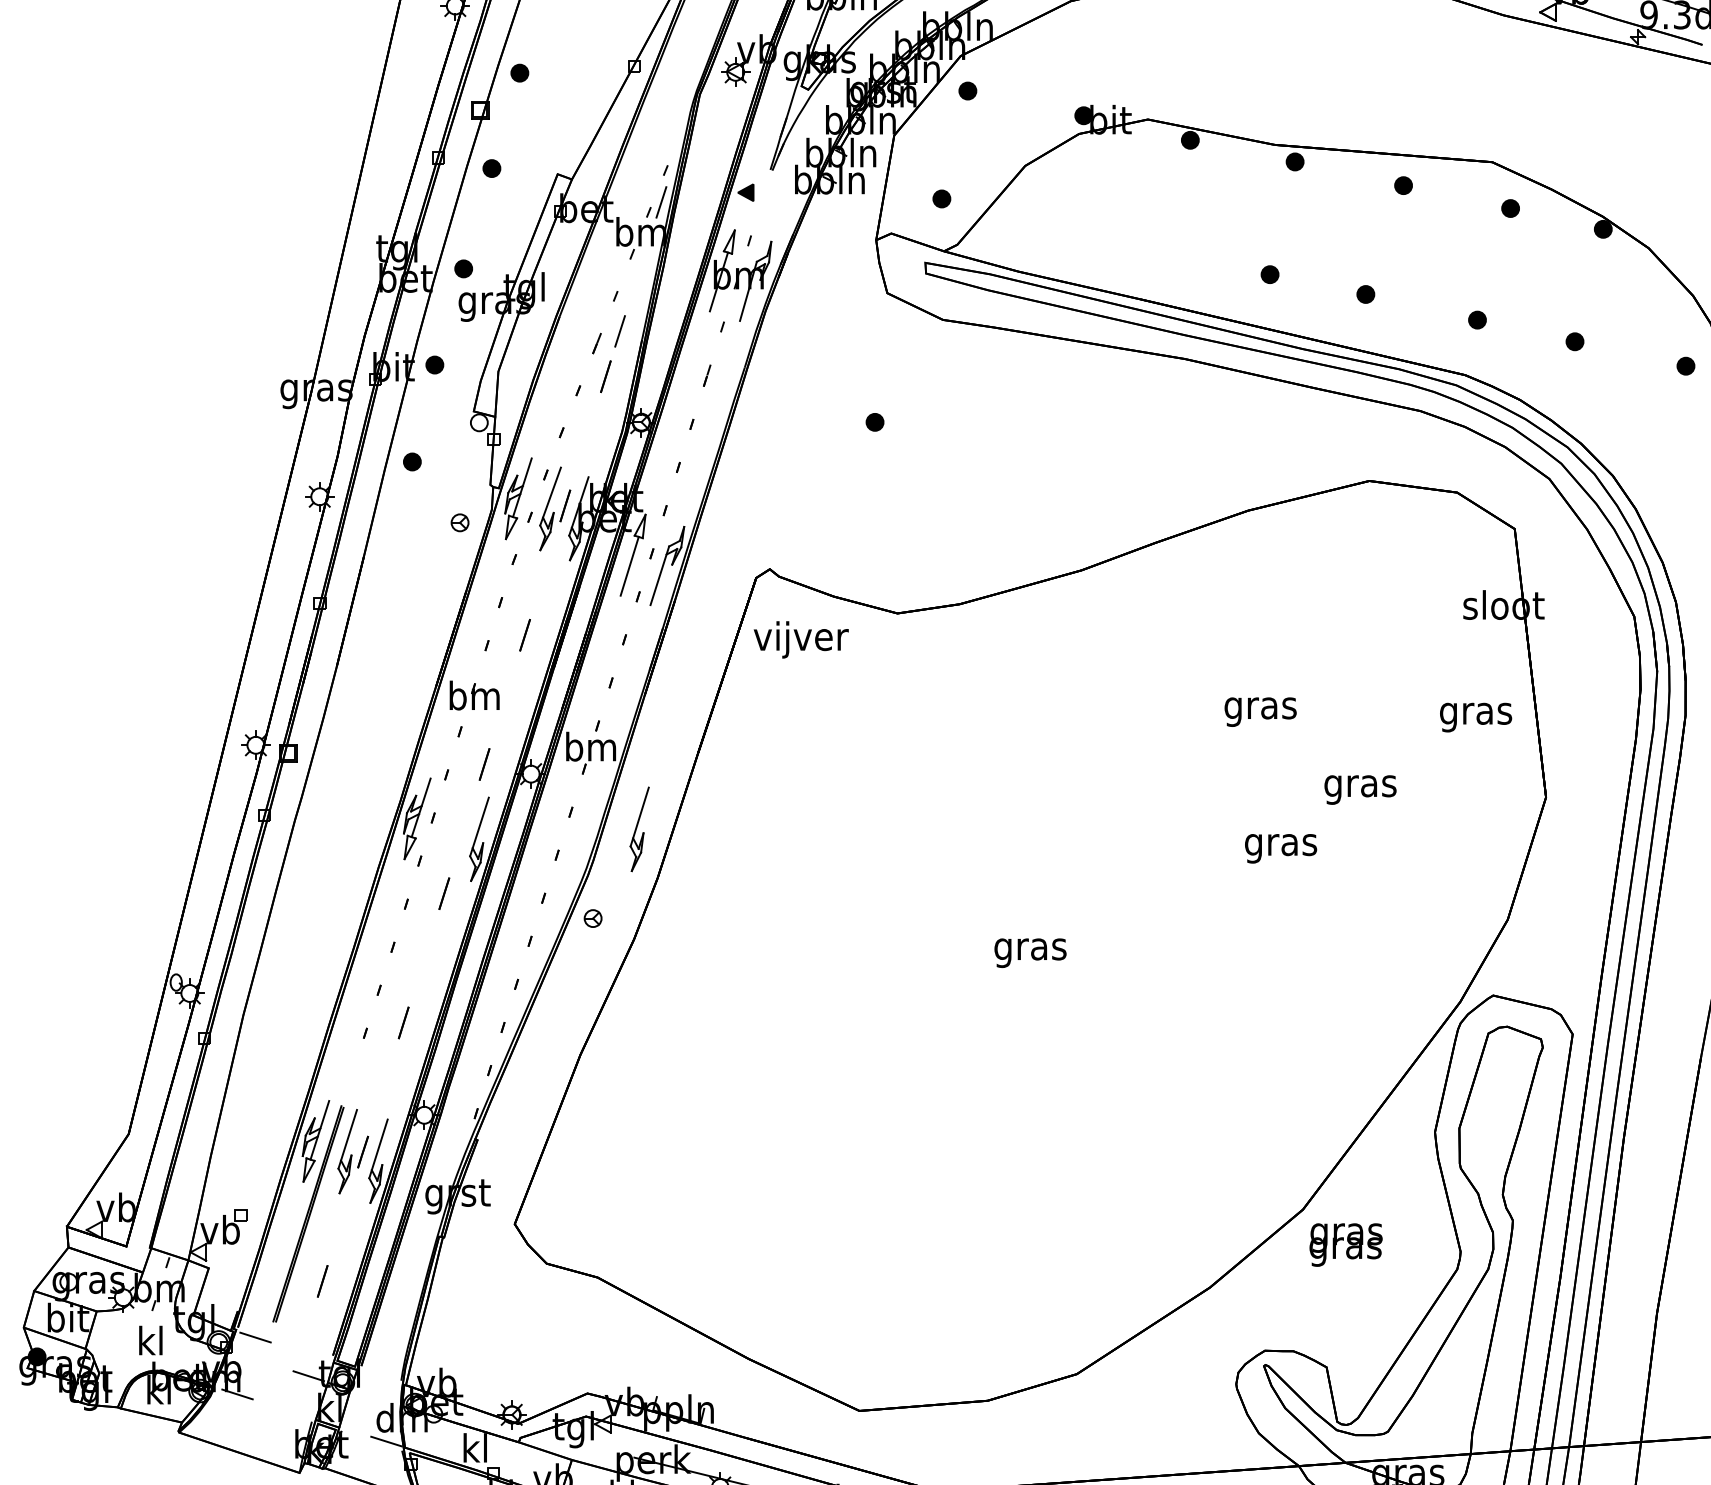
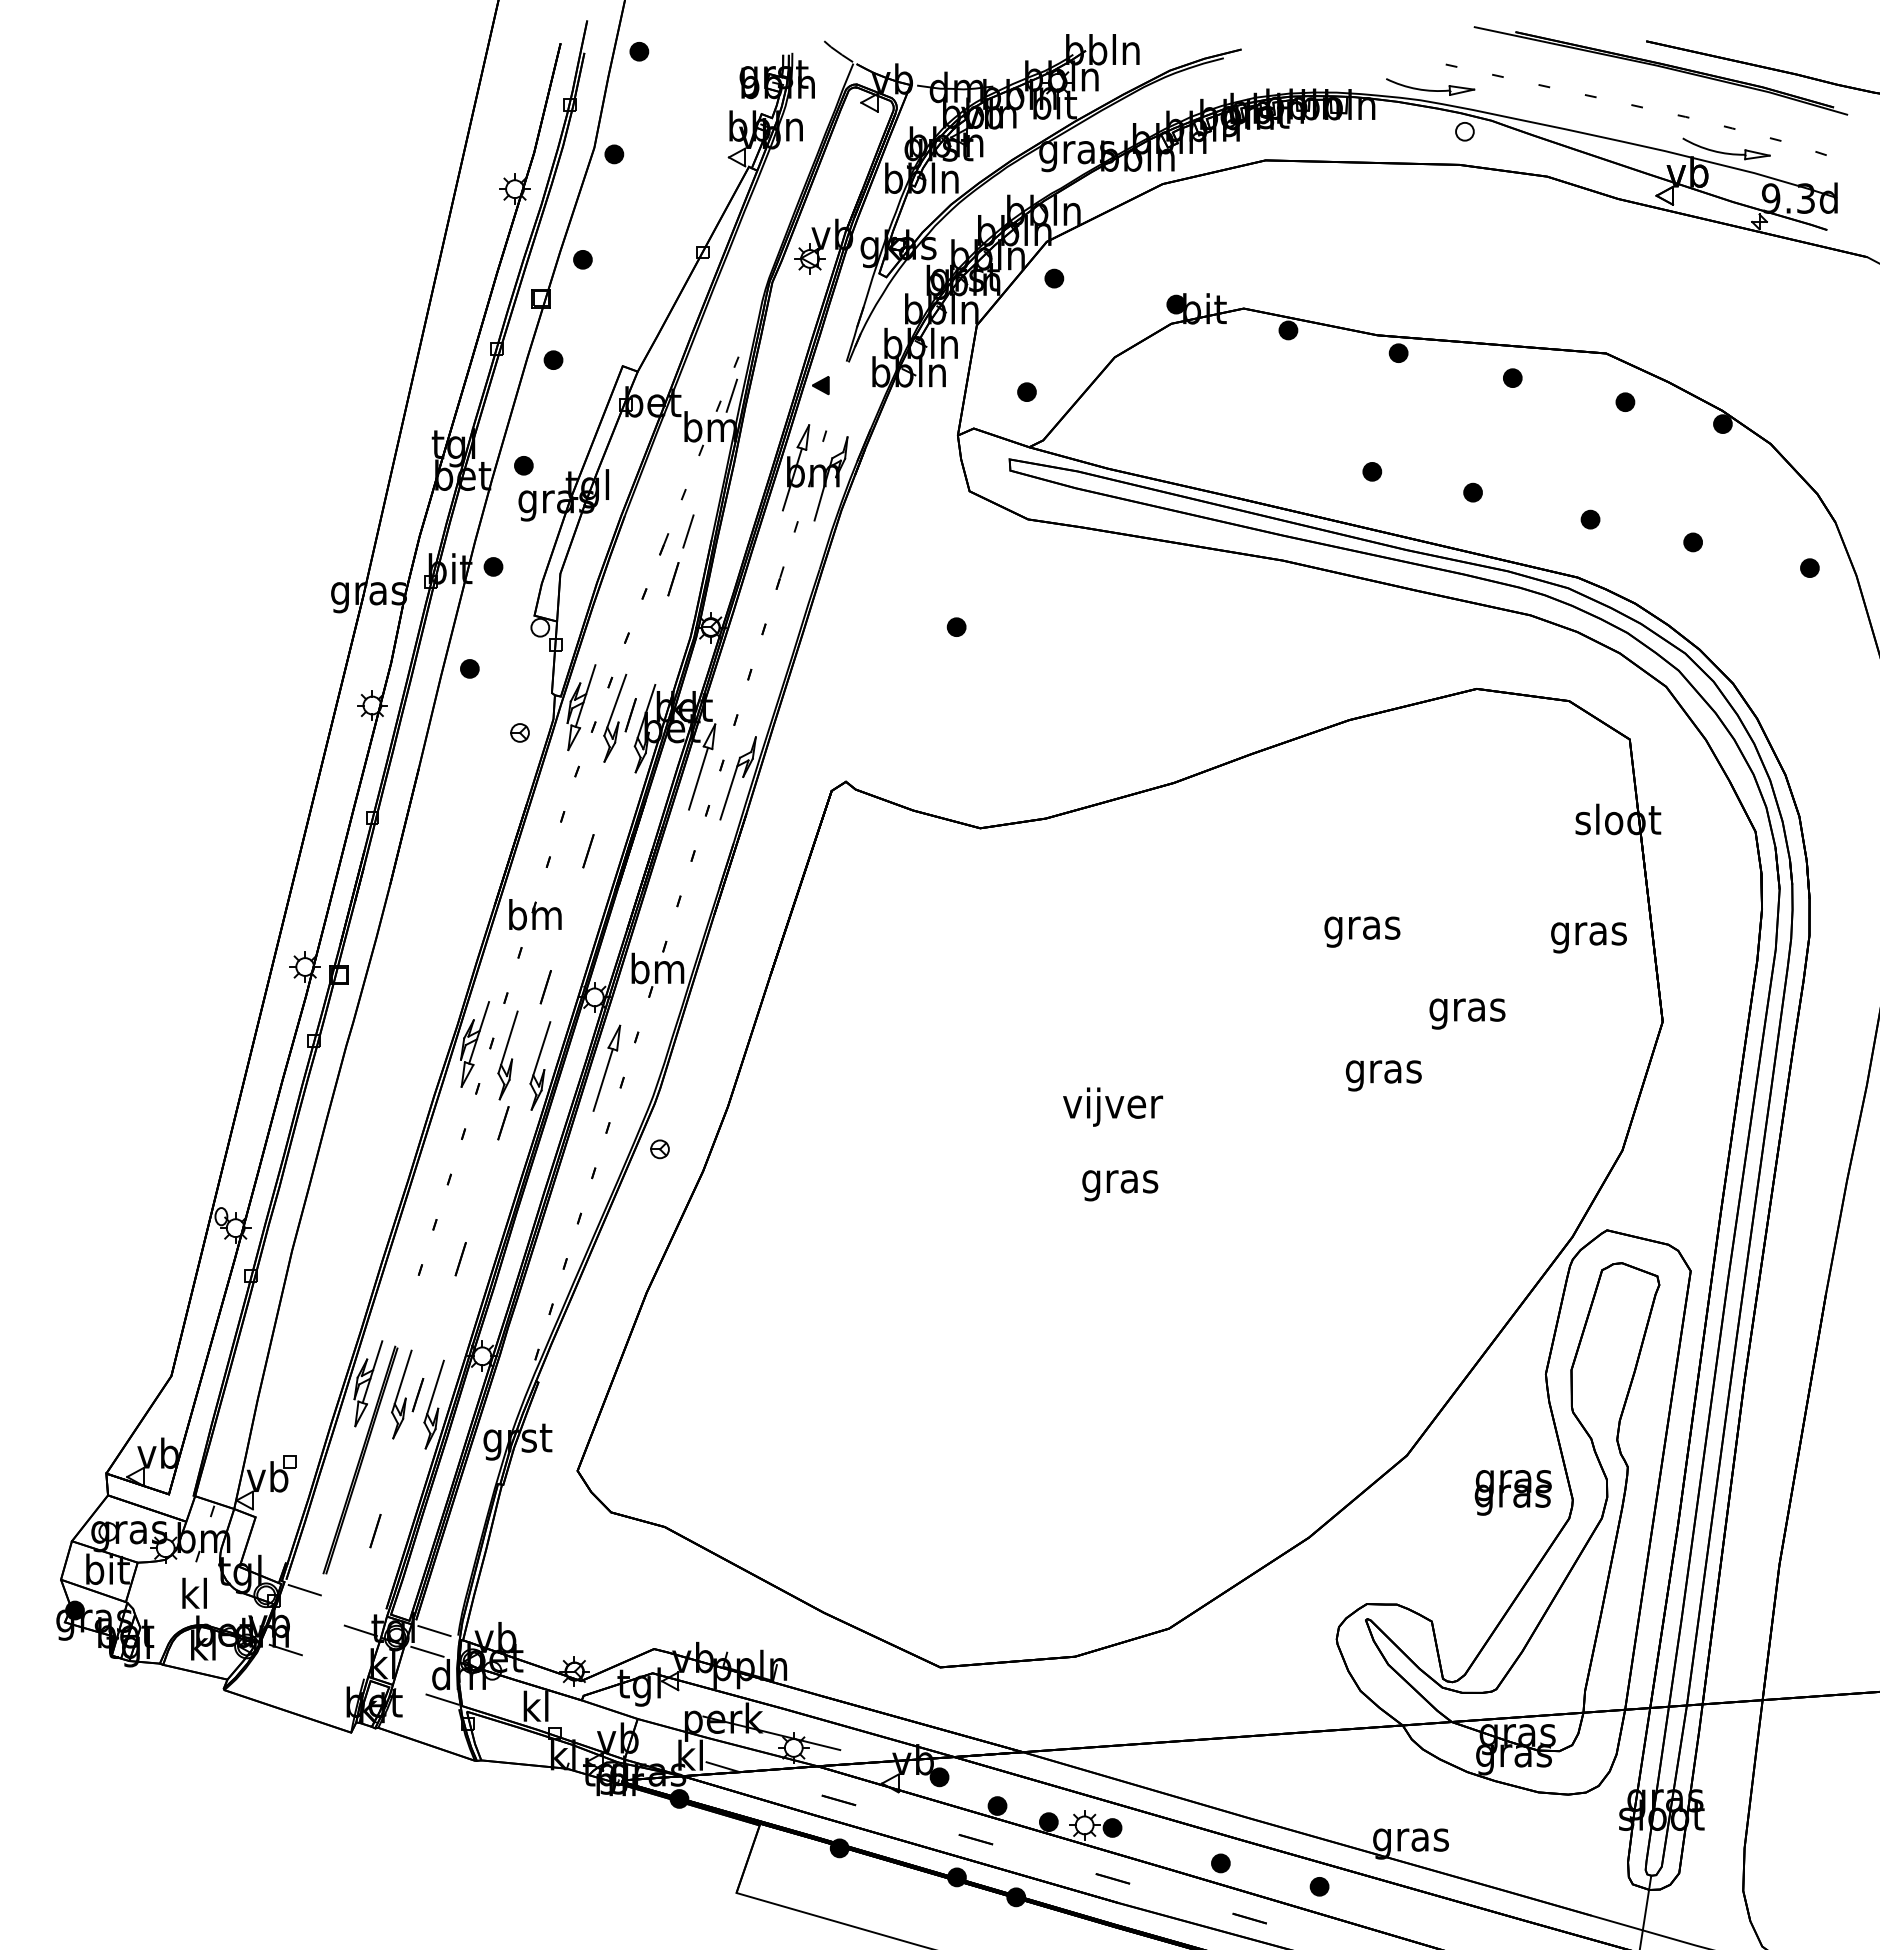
text: (801, 639) -> (1113, 1106), moved
part: (639, 829) -> (507, 1055), moved
part: (542, 840) -> (606, 1067), added
text: (1345, 1244) -> (1512, 1492), moved
line: (380, 1376) -> (436, 1631), added
line: (374, 1396) -> (430, 1652), added

